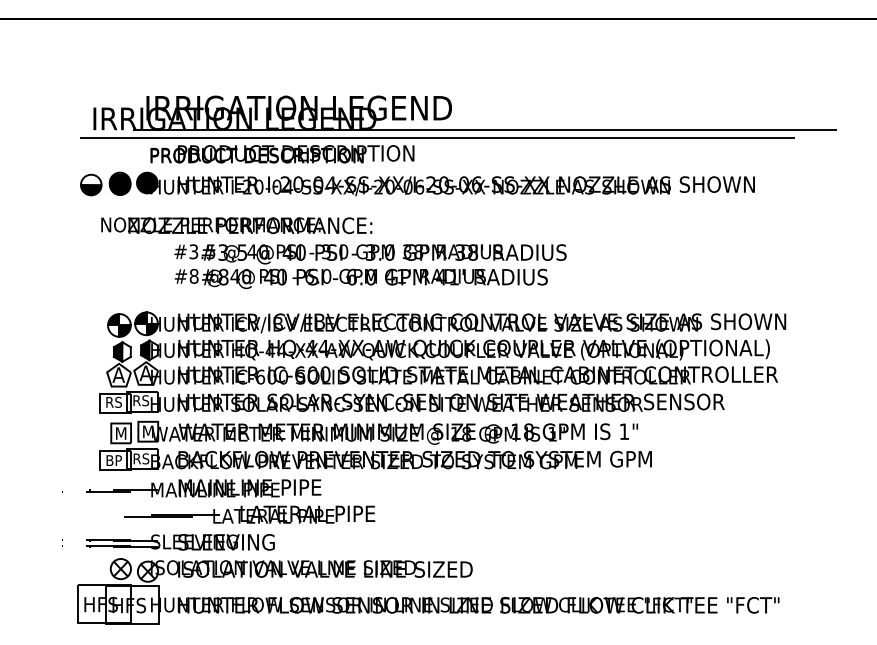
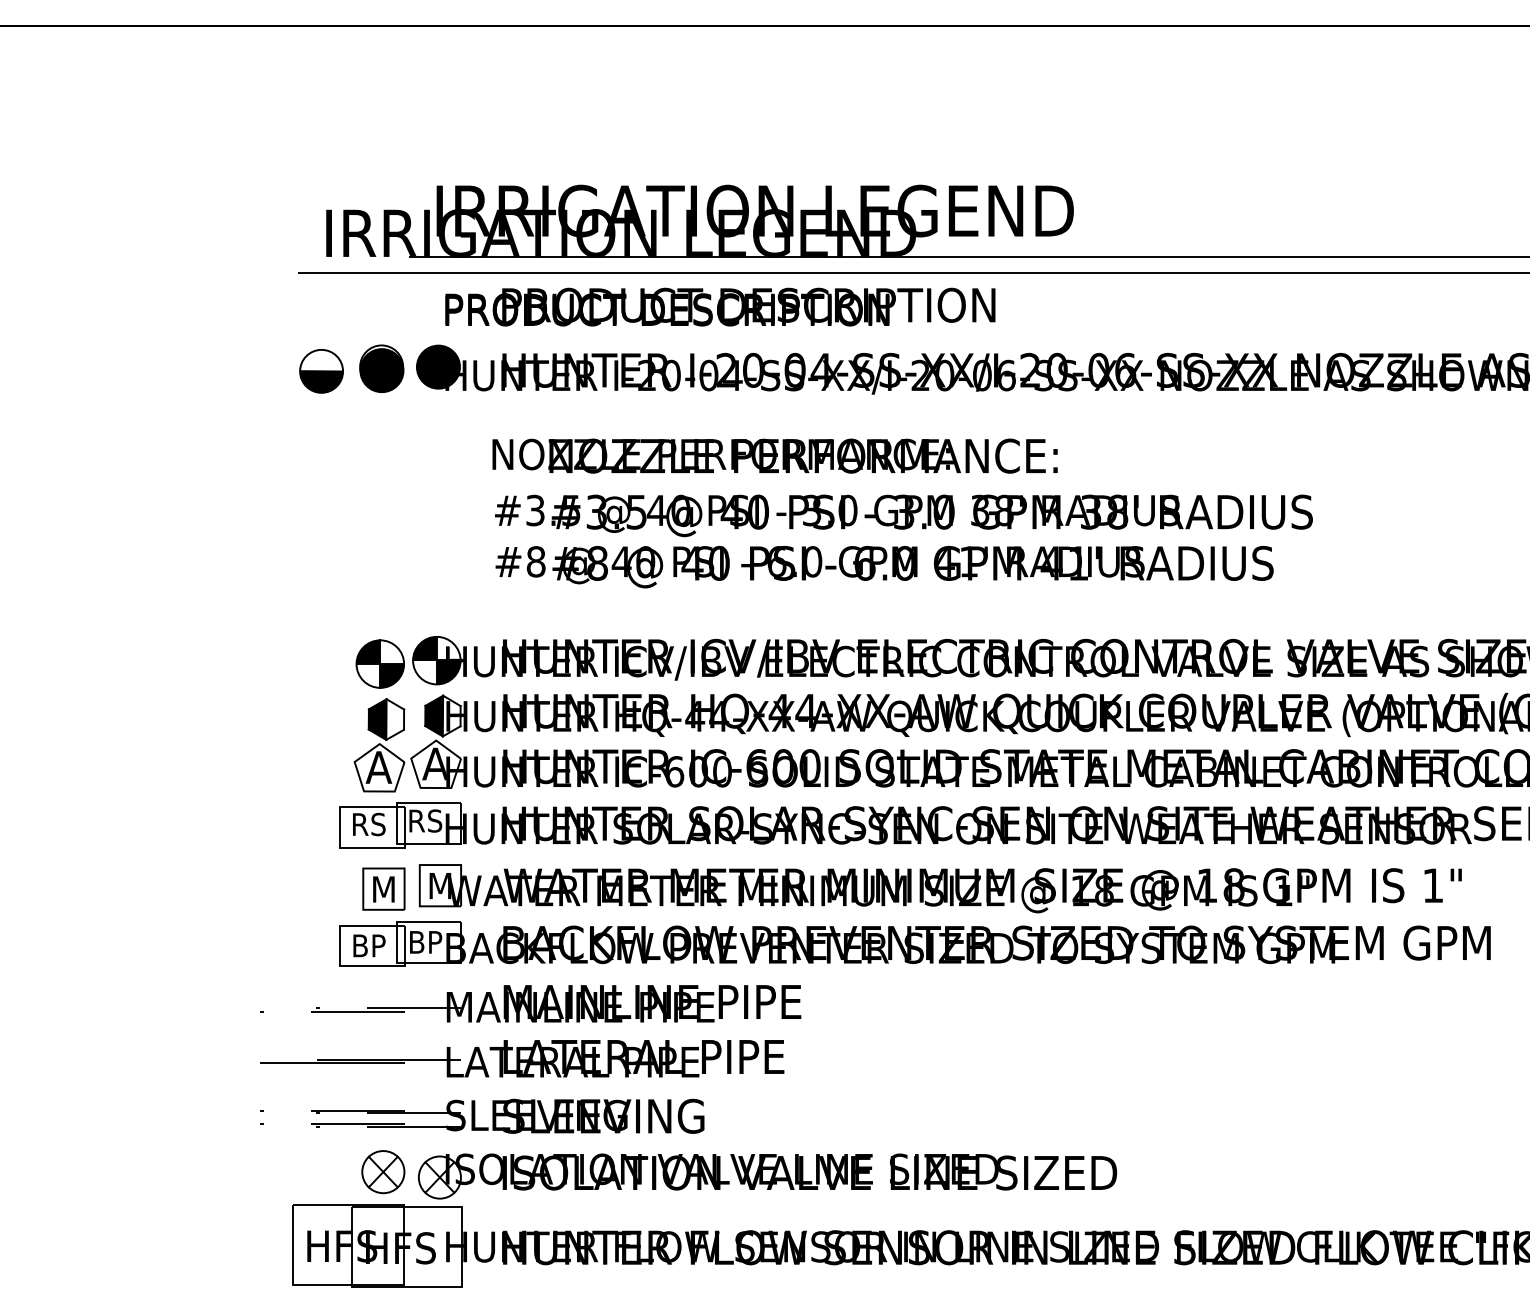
text: (236, 225) -> (774, 455), moved
text: (142, 458) -> (428, 941), RS -> BP
part: (249, 514) -> (522, 1058), moved

